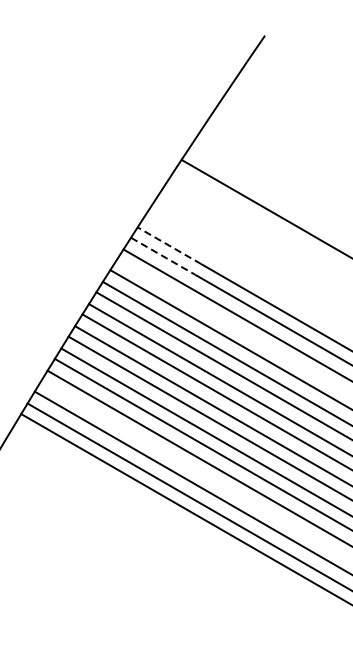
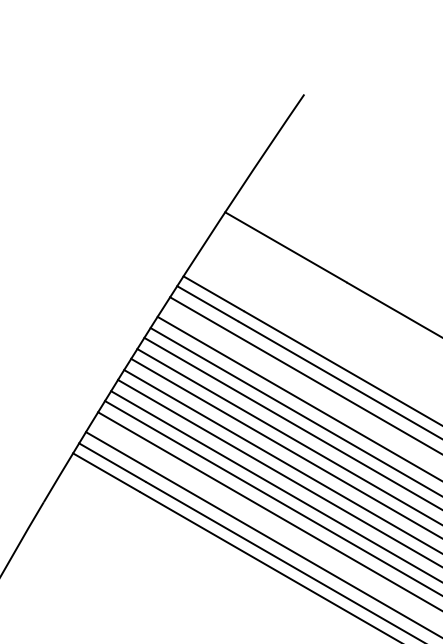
line: (169, 245) -> (213, 293), dashed -> solid
line: (163, 256) -> (208, 303), dashed -> solid

